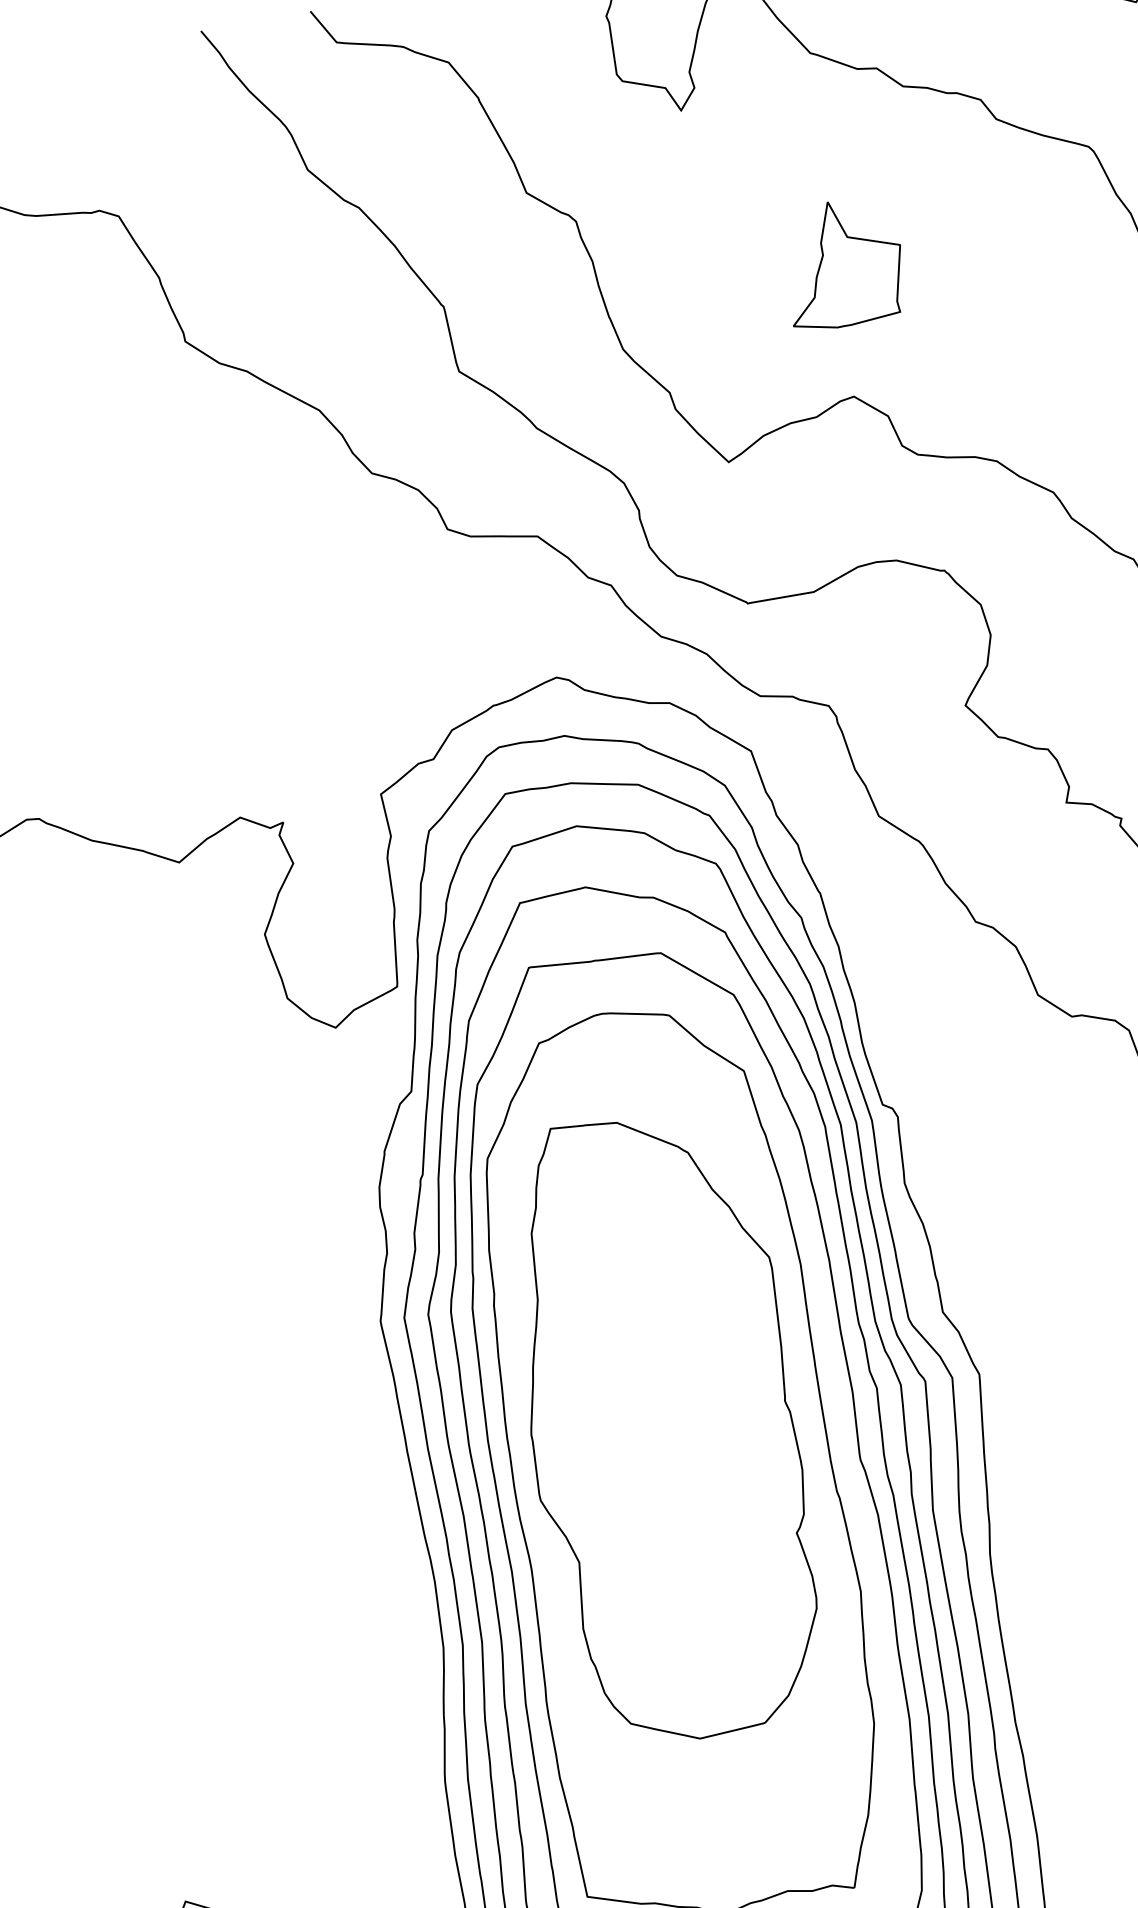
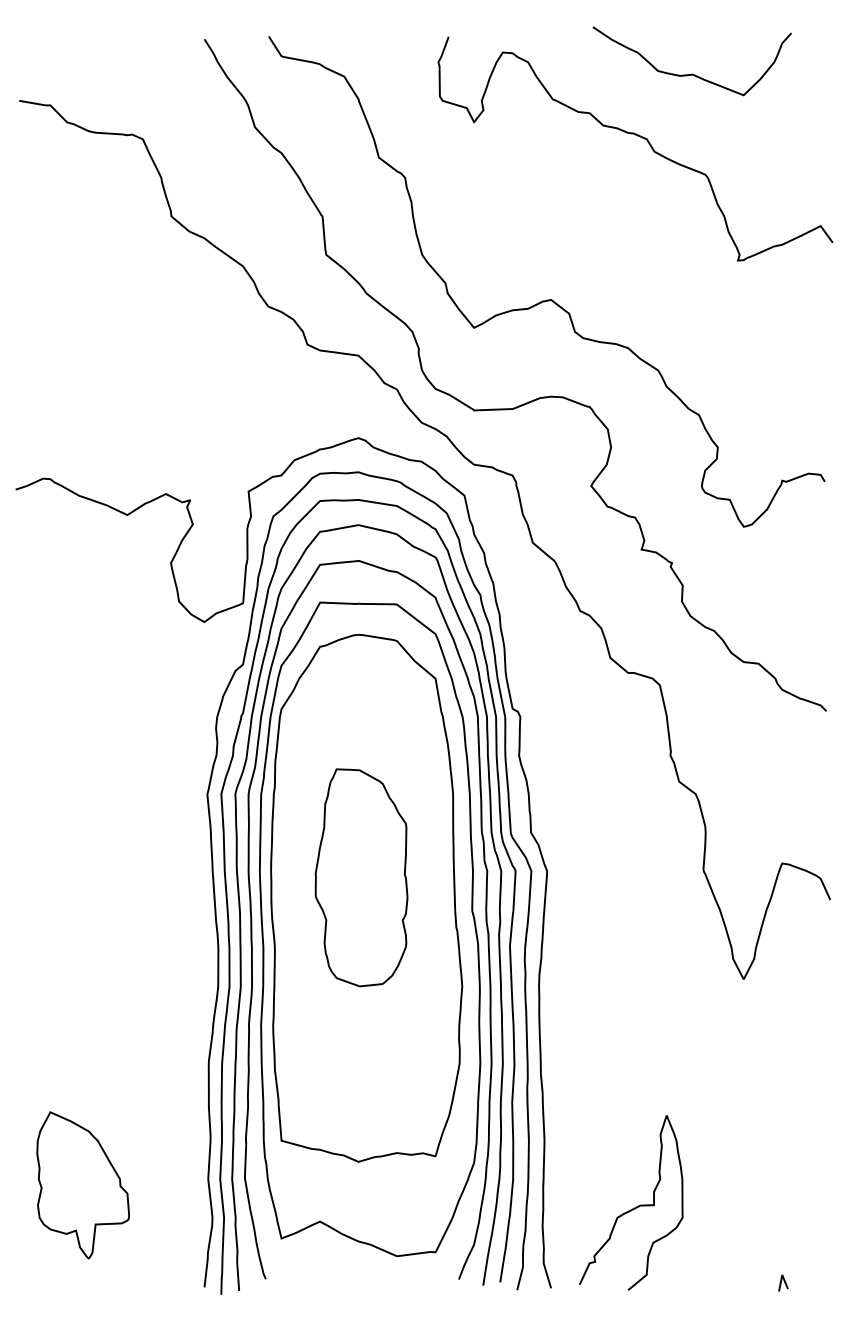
part: (843, 263) -> (555, 222), removed
part: (663, 1428) -> (361, 877), size x0.6

